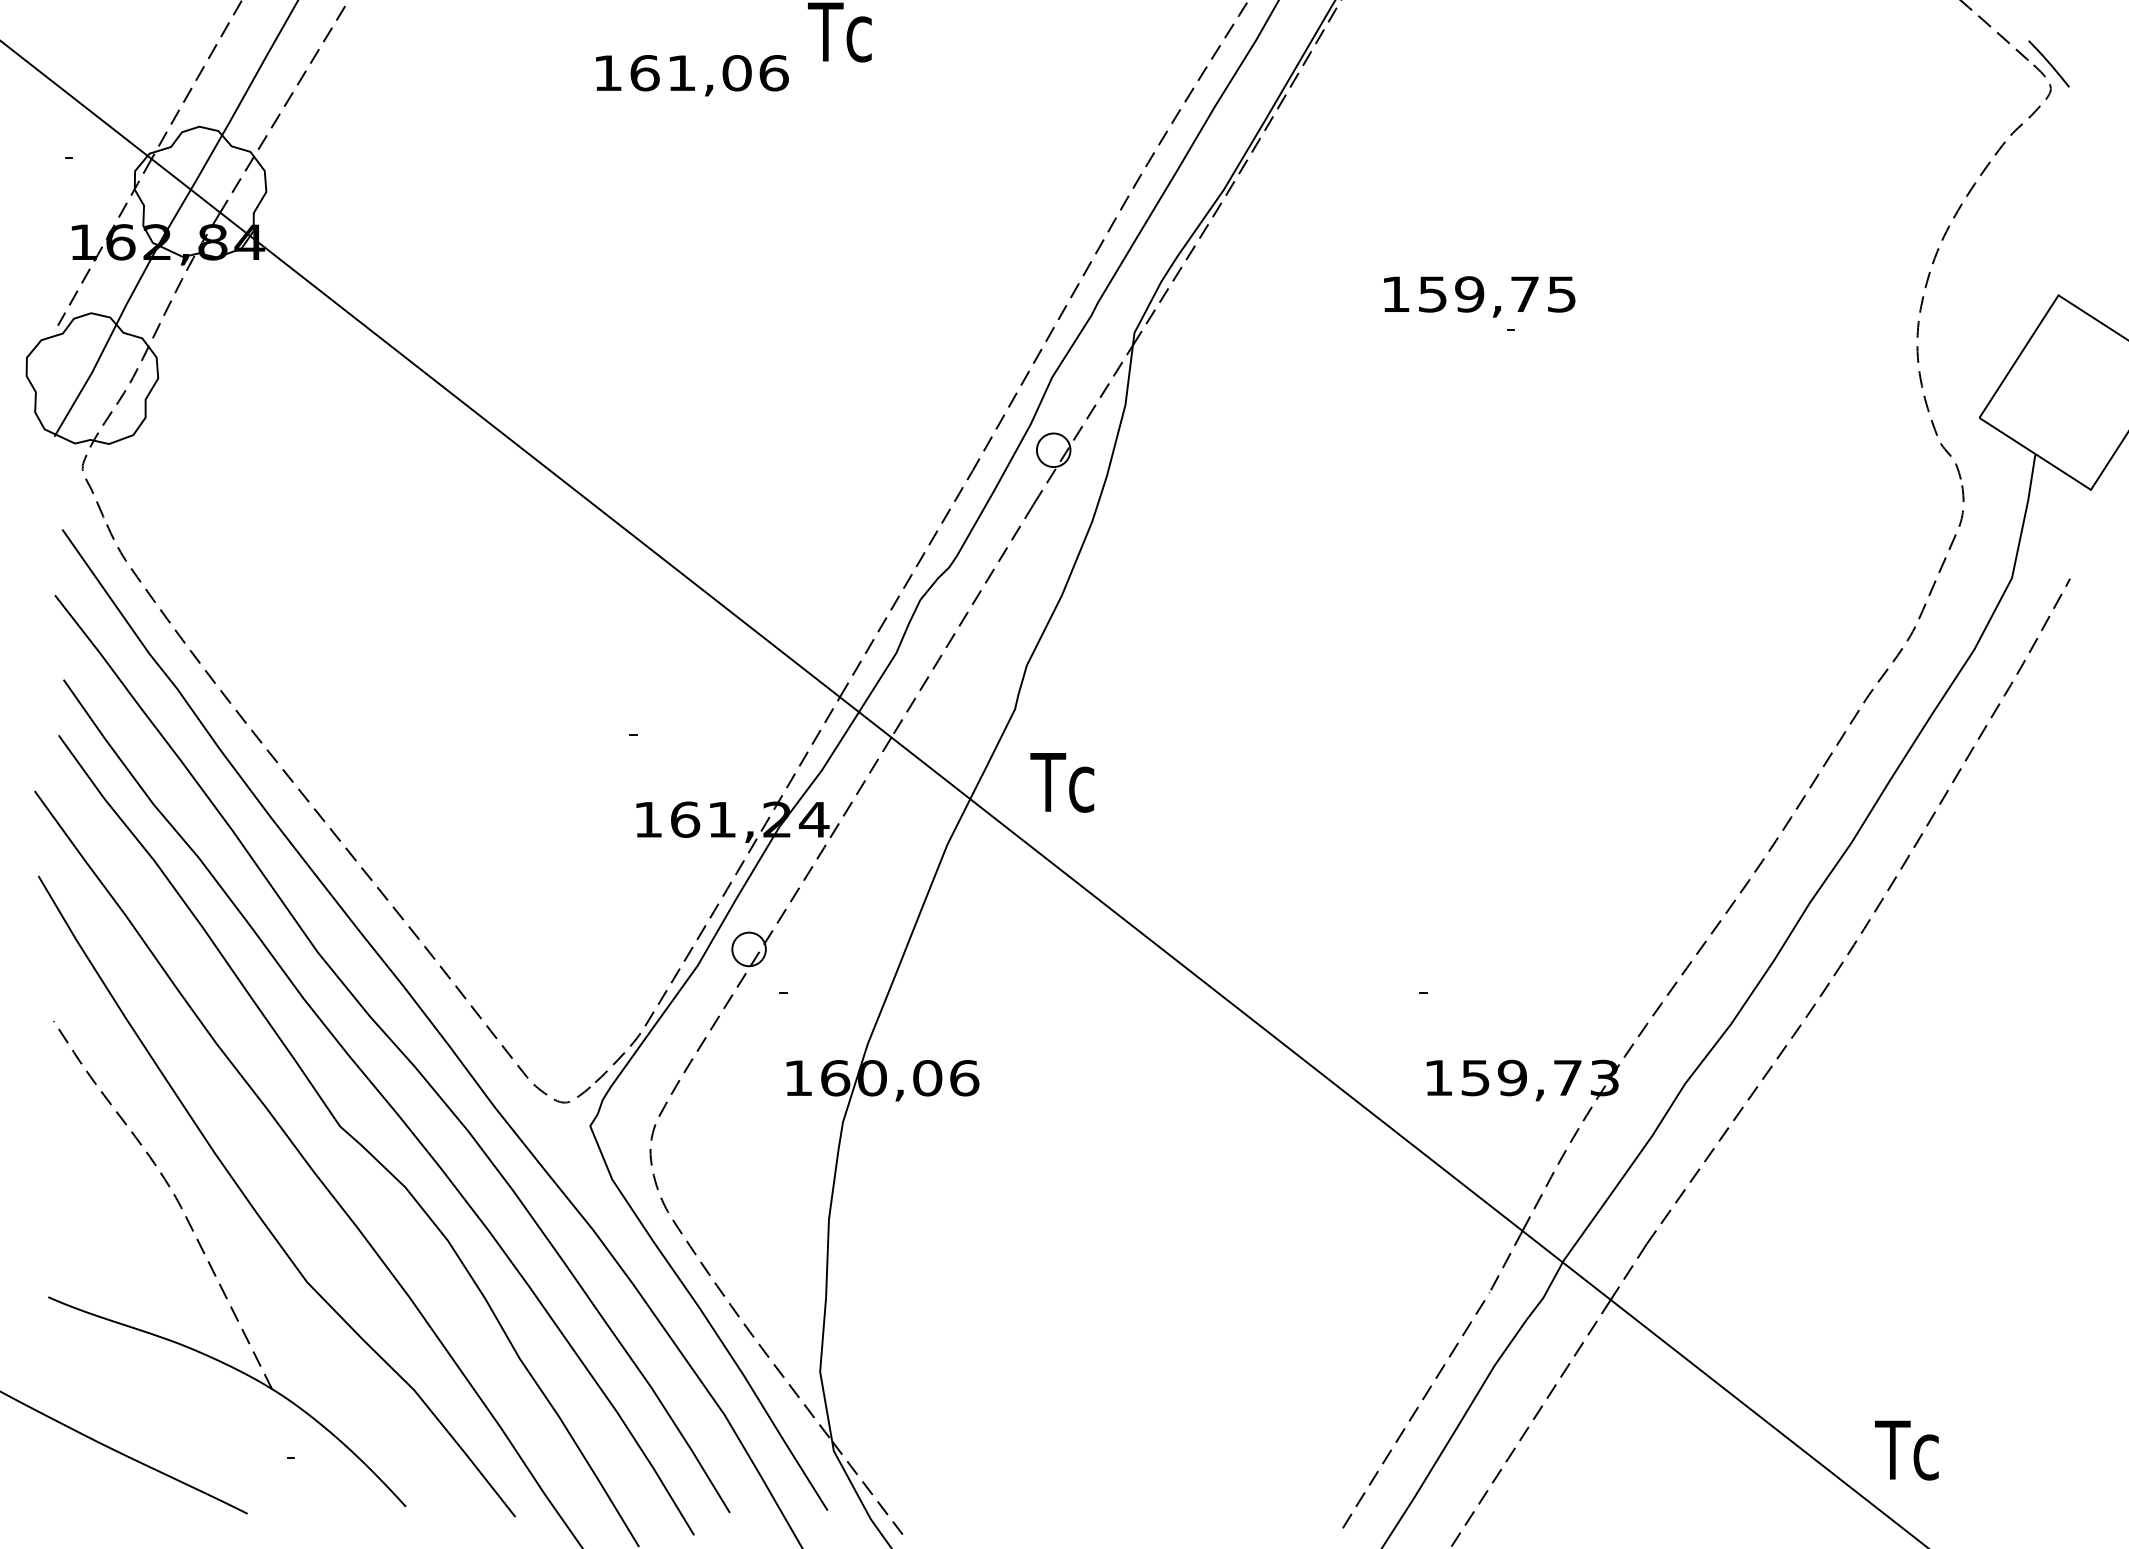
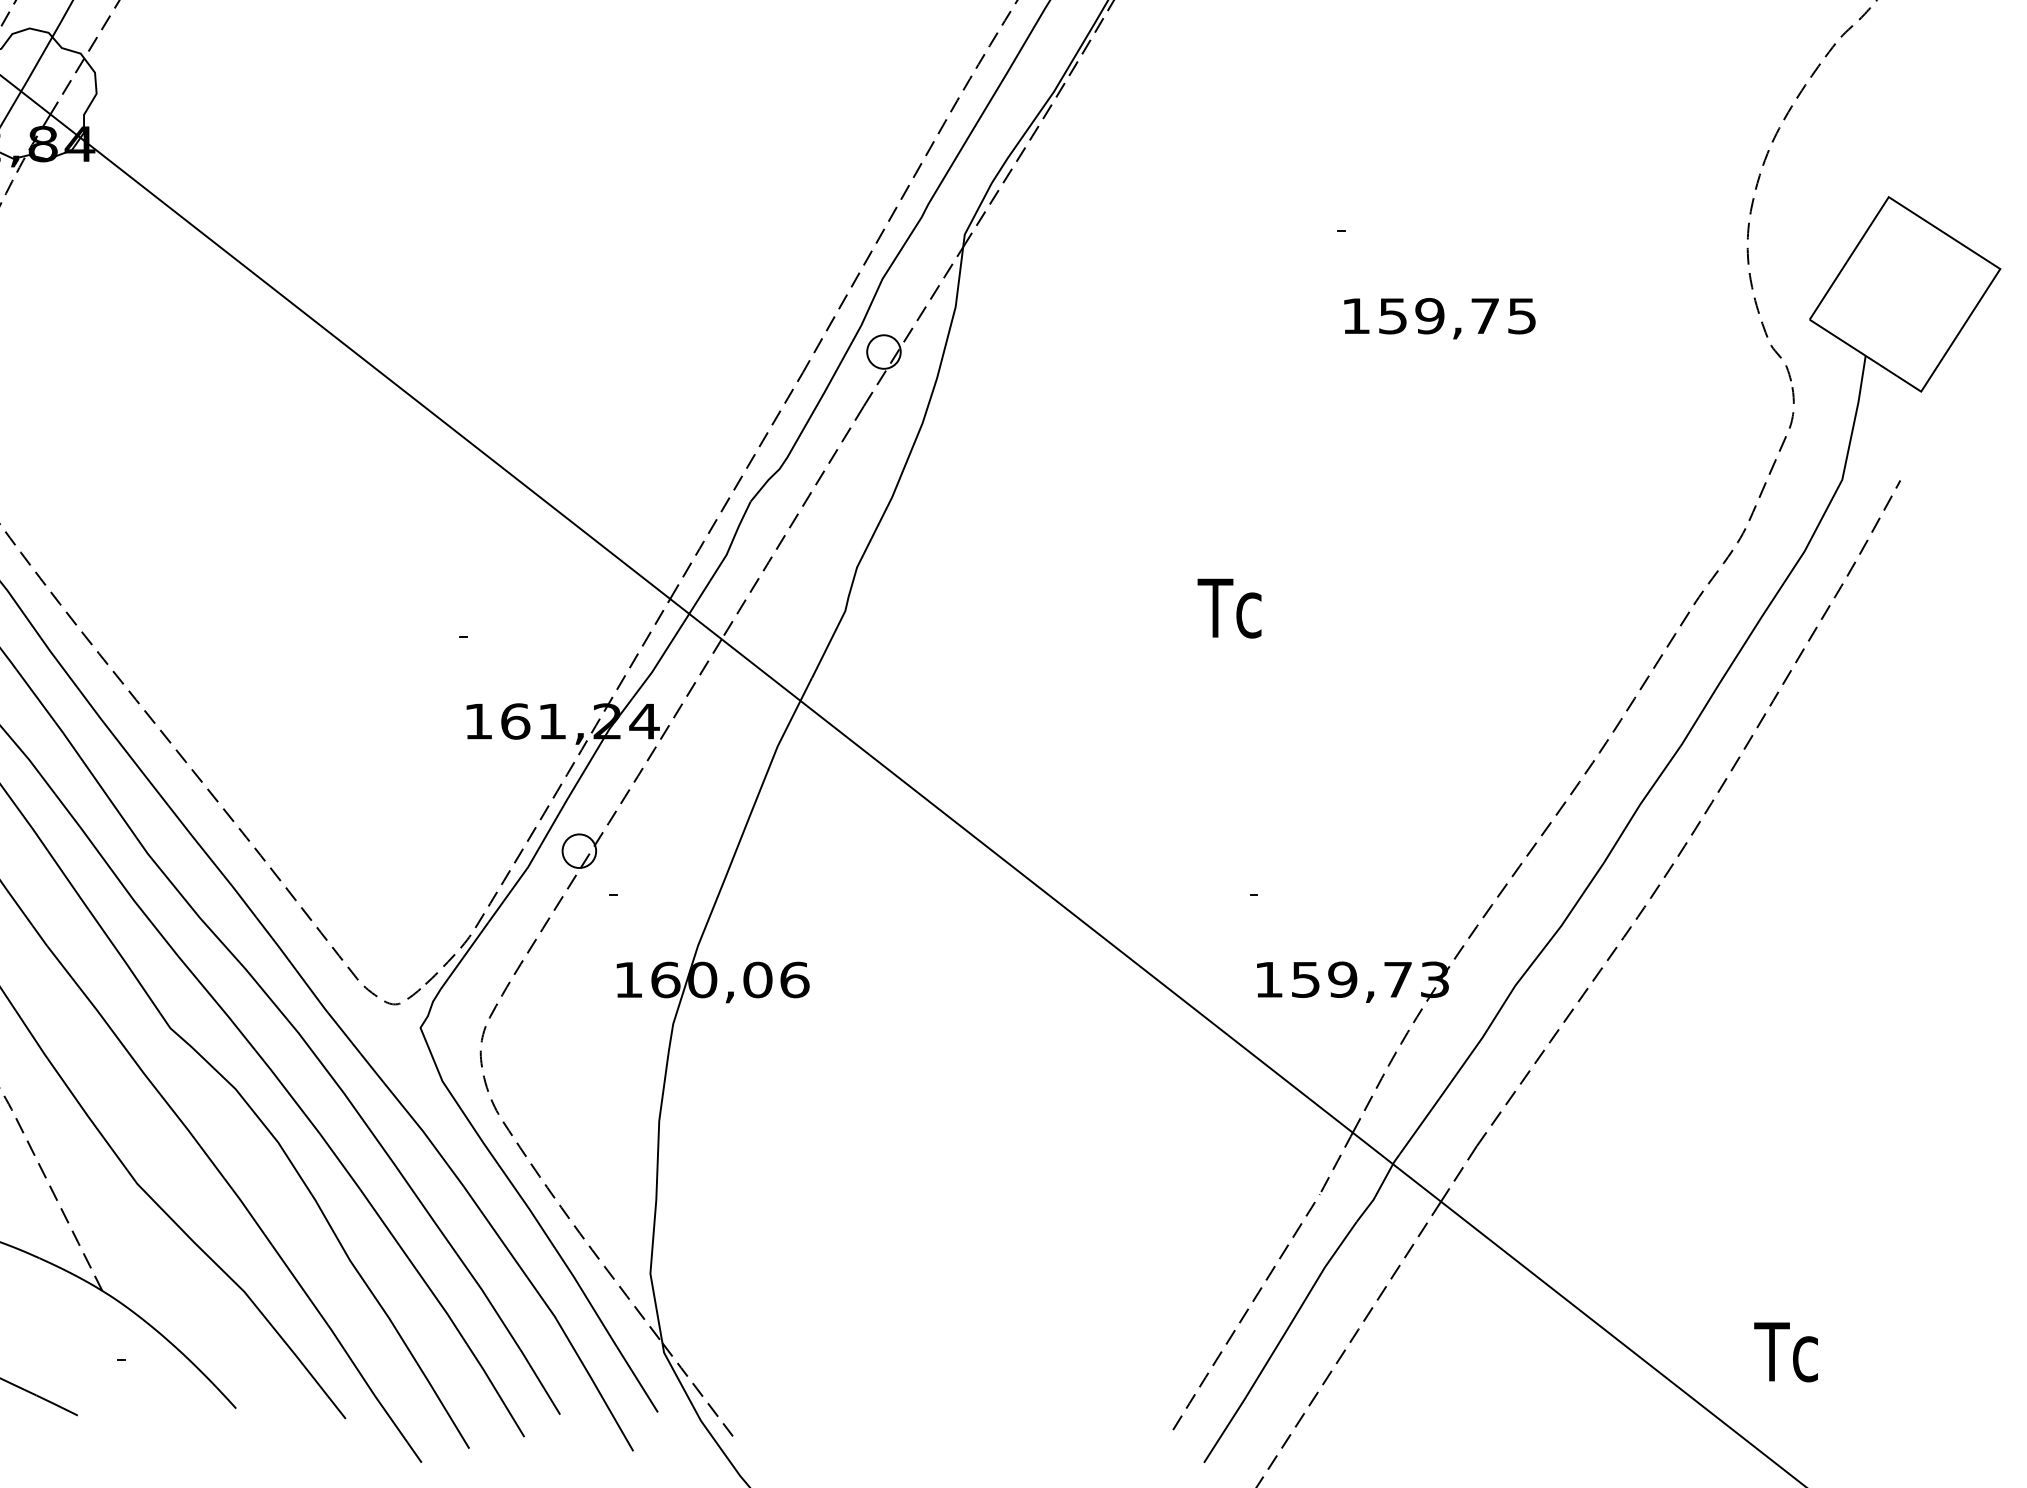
text: (1479, 296) -> (1439, 318), moved
text: (1062, 782) -> (1229, 608), moved
text: (1906, 1450) -> (1785, 1352), moved

